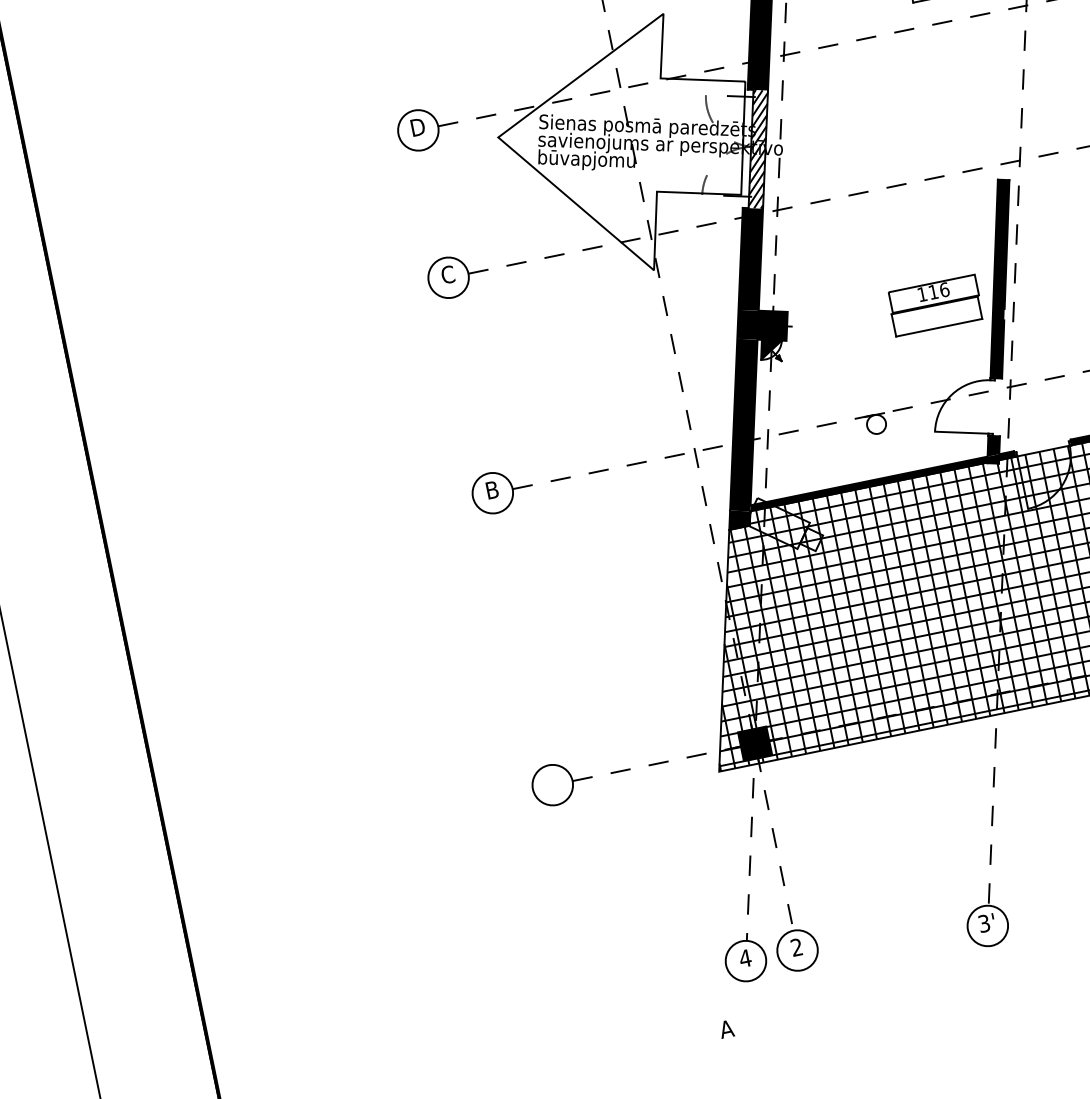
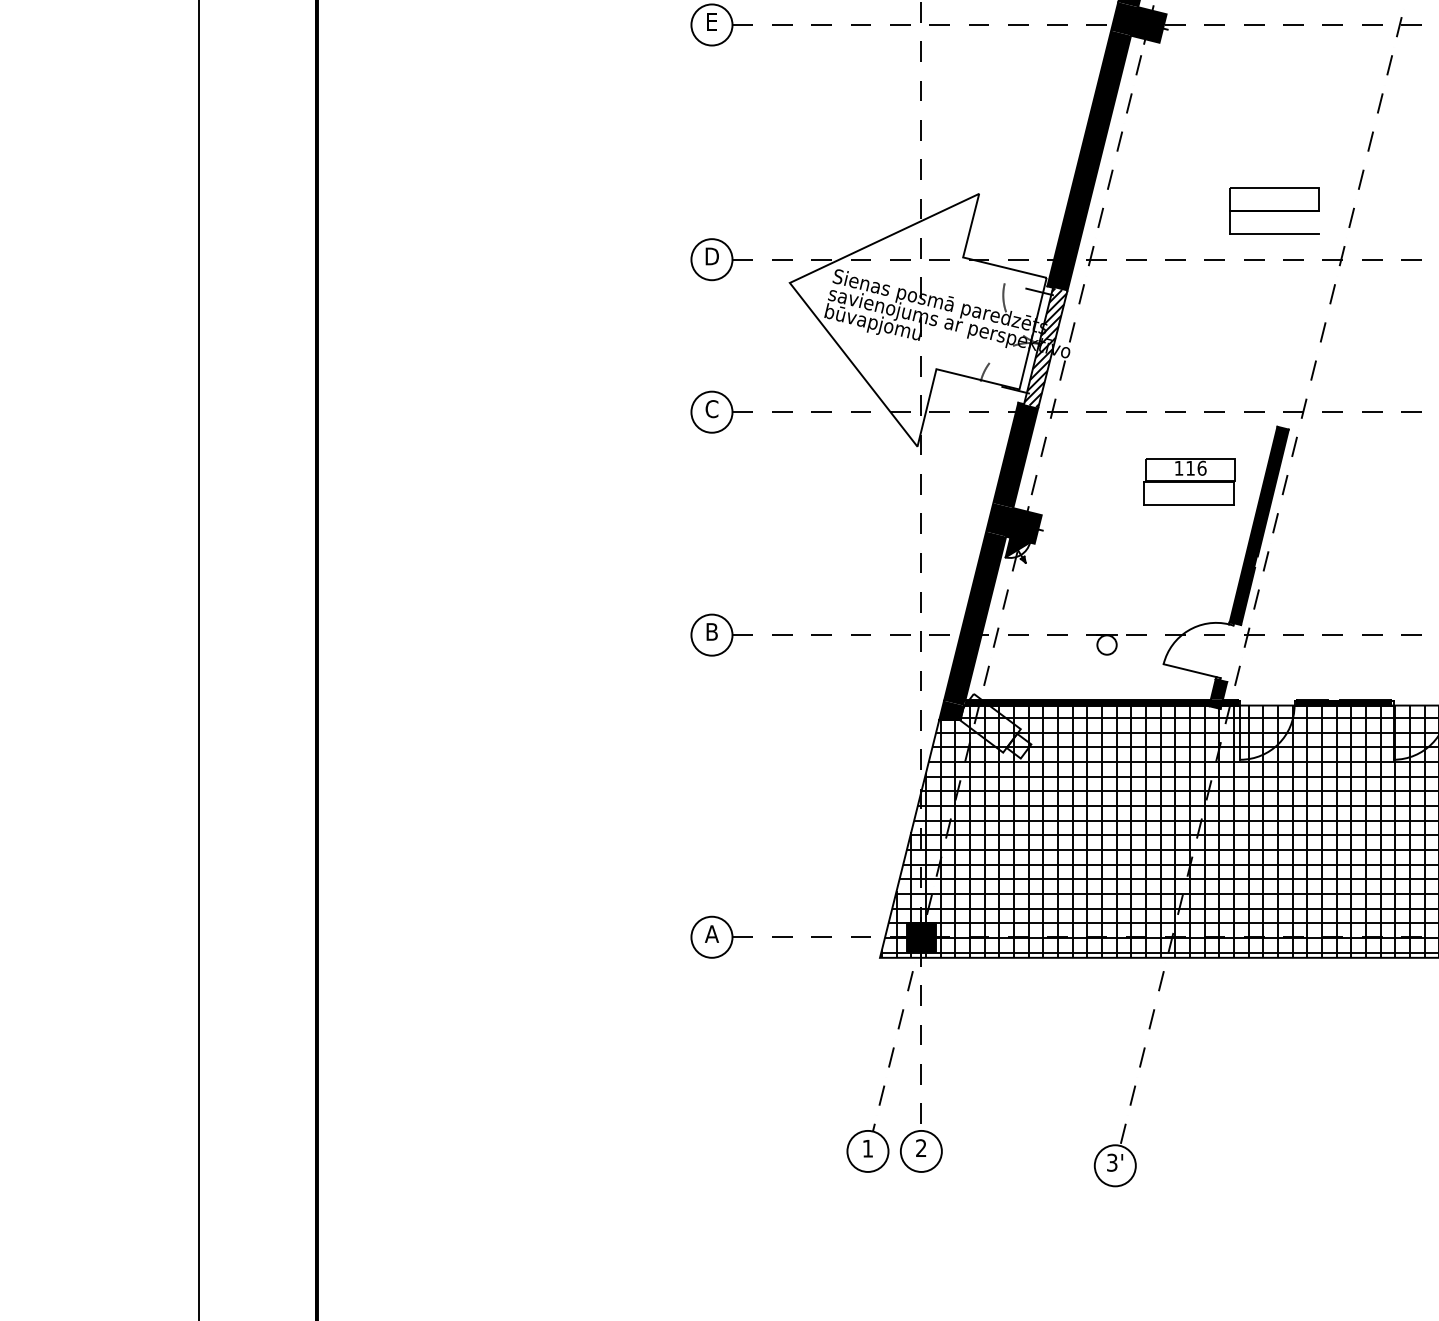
part: (935, 305) -> (1189, 481), moved
text: (744, 958) -> (867, 1148), 4 -> 1
text: (726, 1028) -> (711, 933), moved

